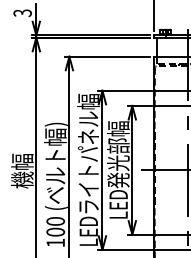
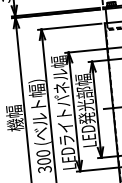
text: (55, 242) -> (44, 169), 100 -> 300

